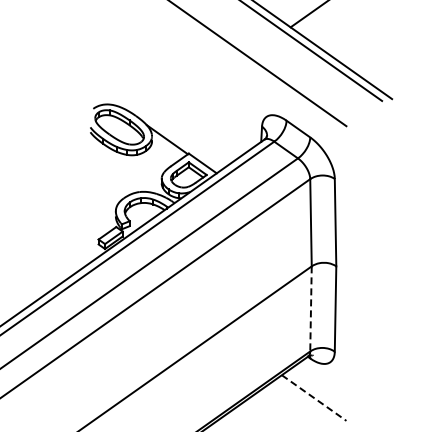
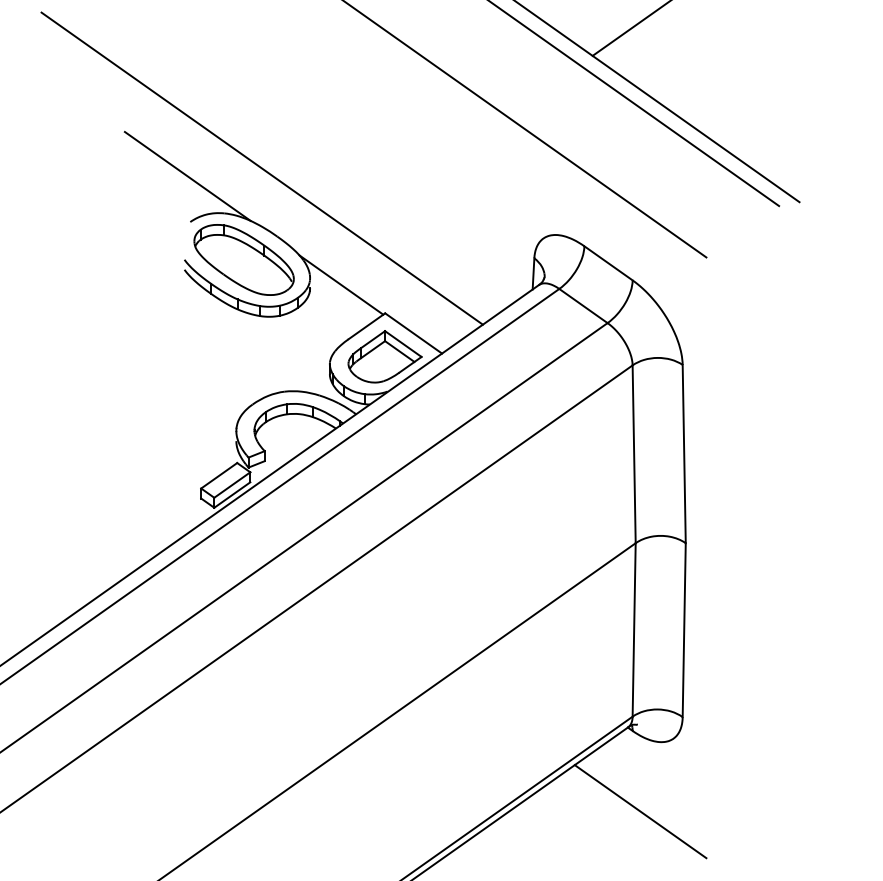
line: (128, 82) -> (262, 168), added
line: (91, 86) -> (186, 176), added
line: (311, 308) -> (635, 629), dashed -> solid
line: (314, 398) -> (641, 812), dashed -> solid

